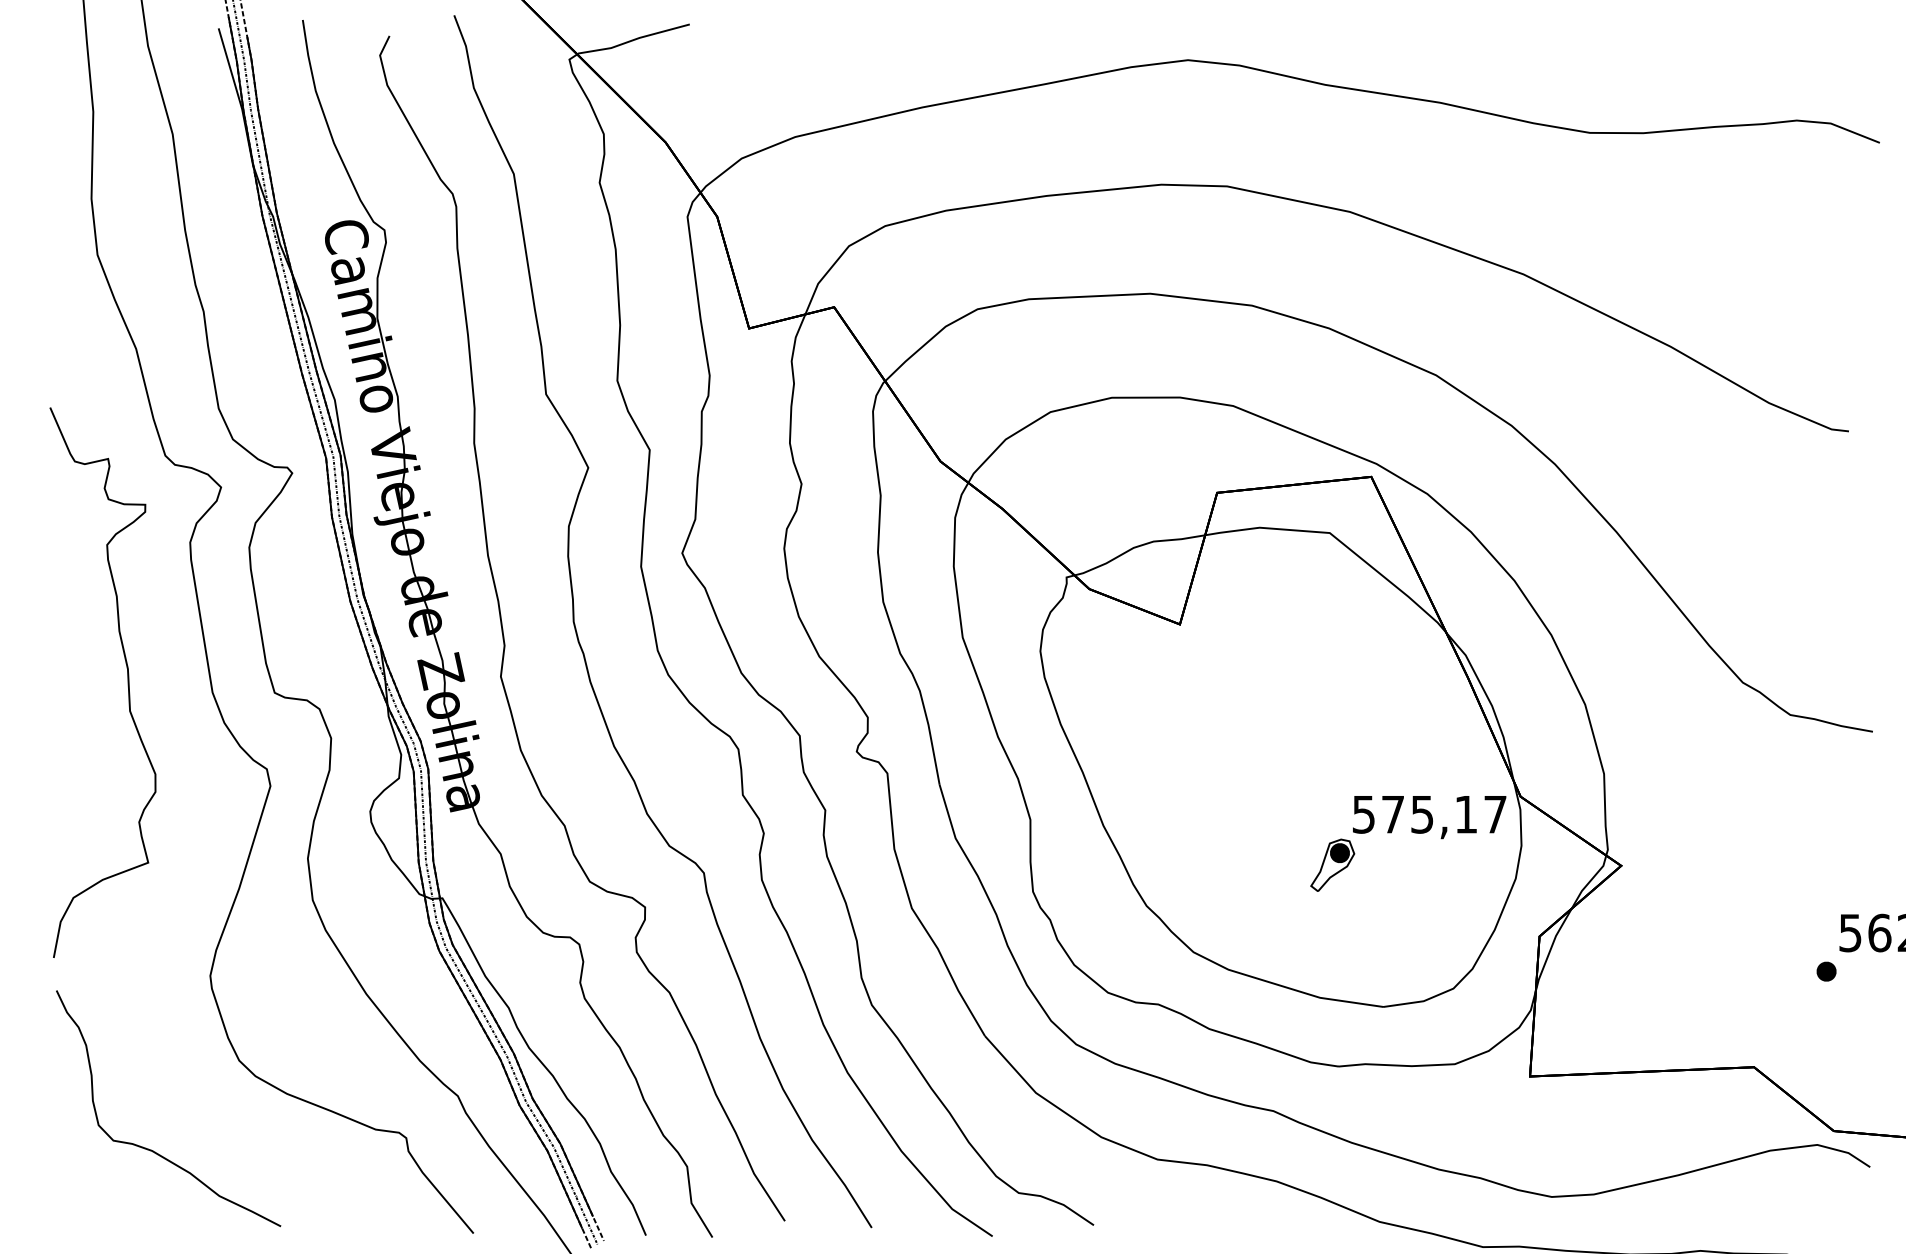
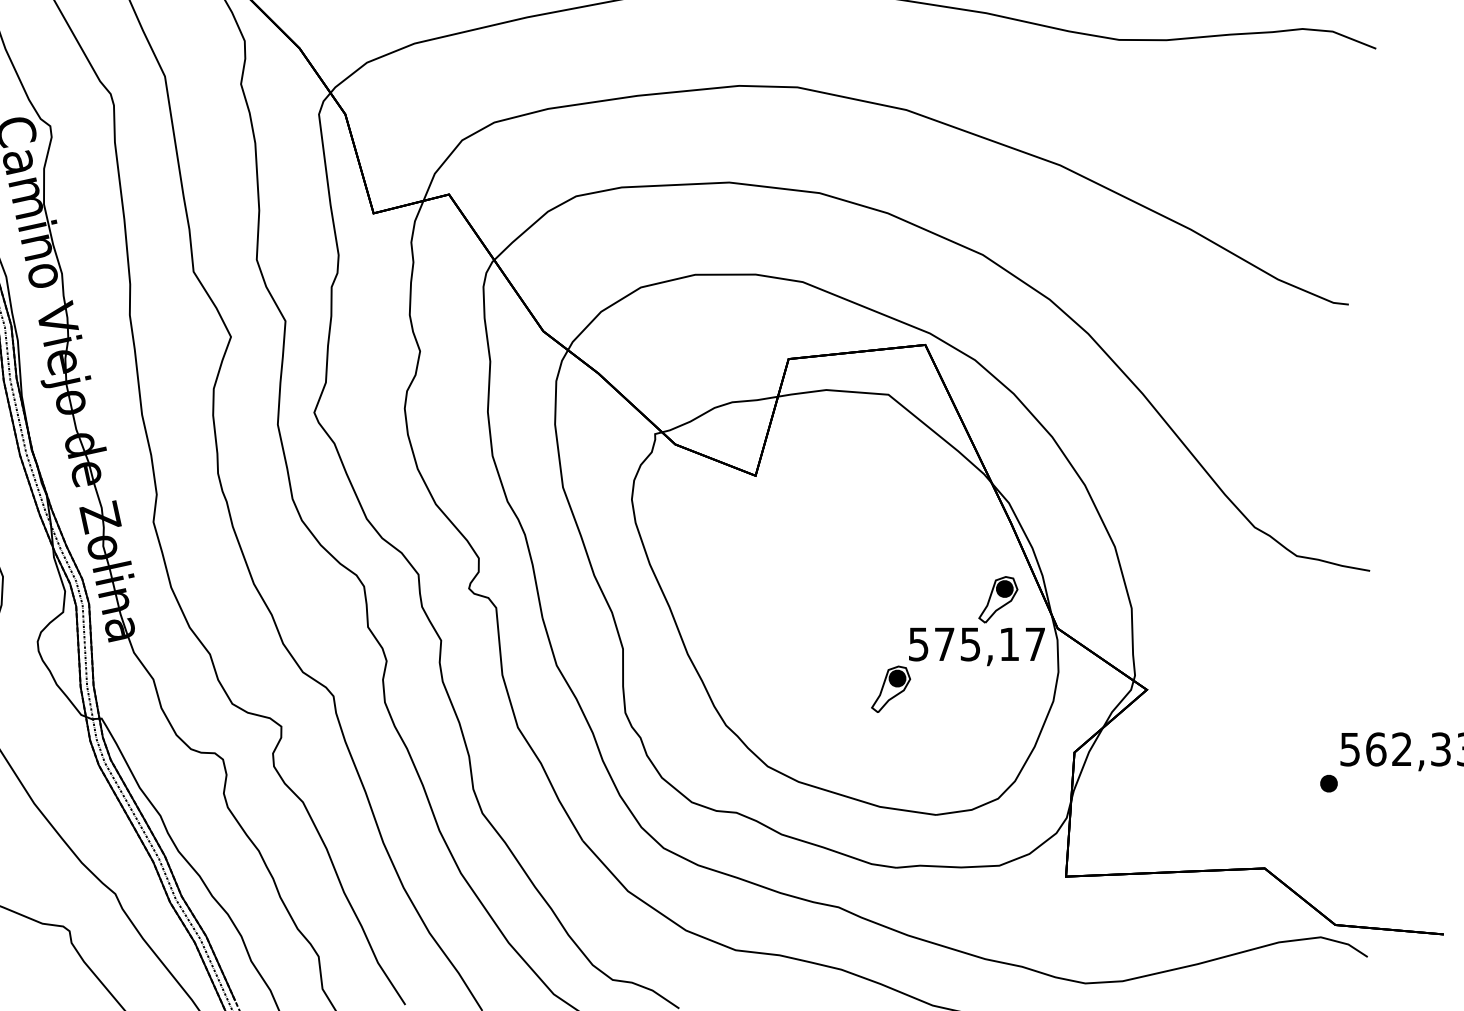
part: (1453, 763) -> (998, 599), added

